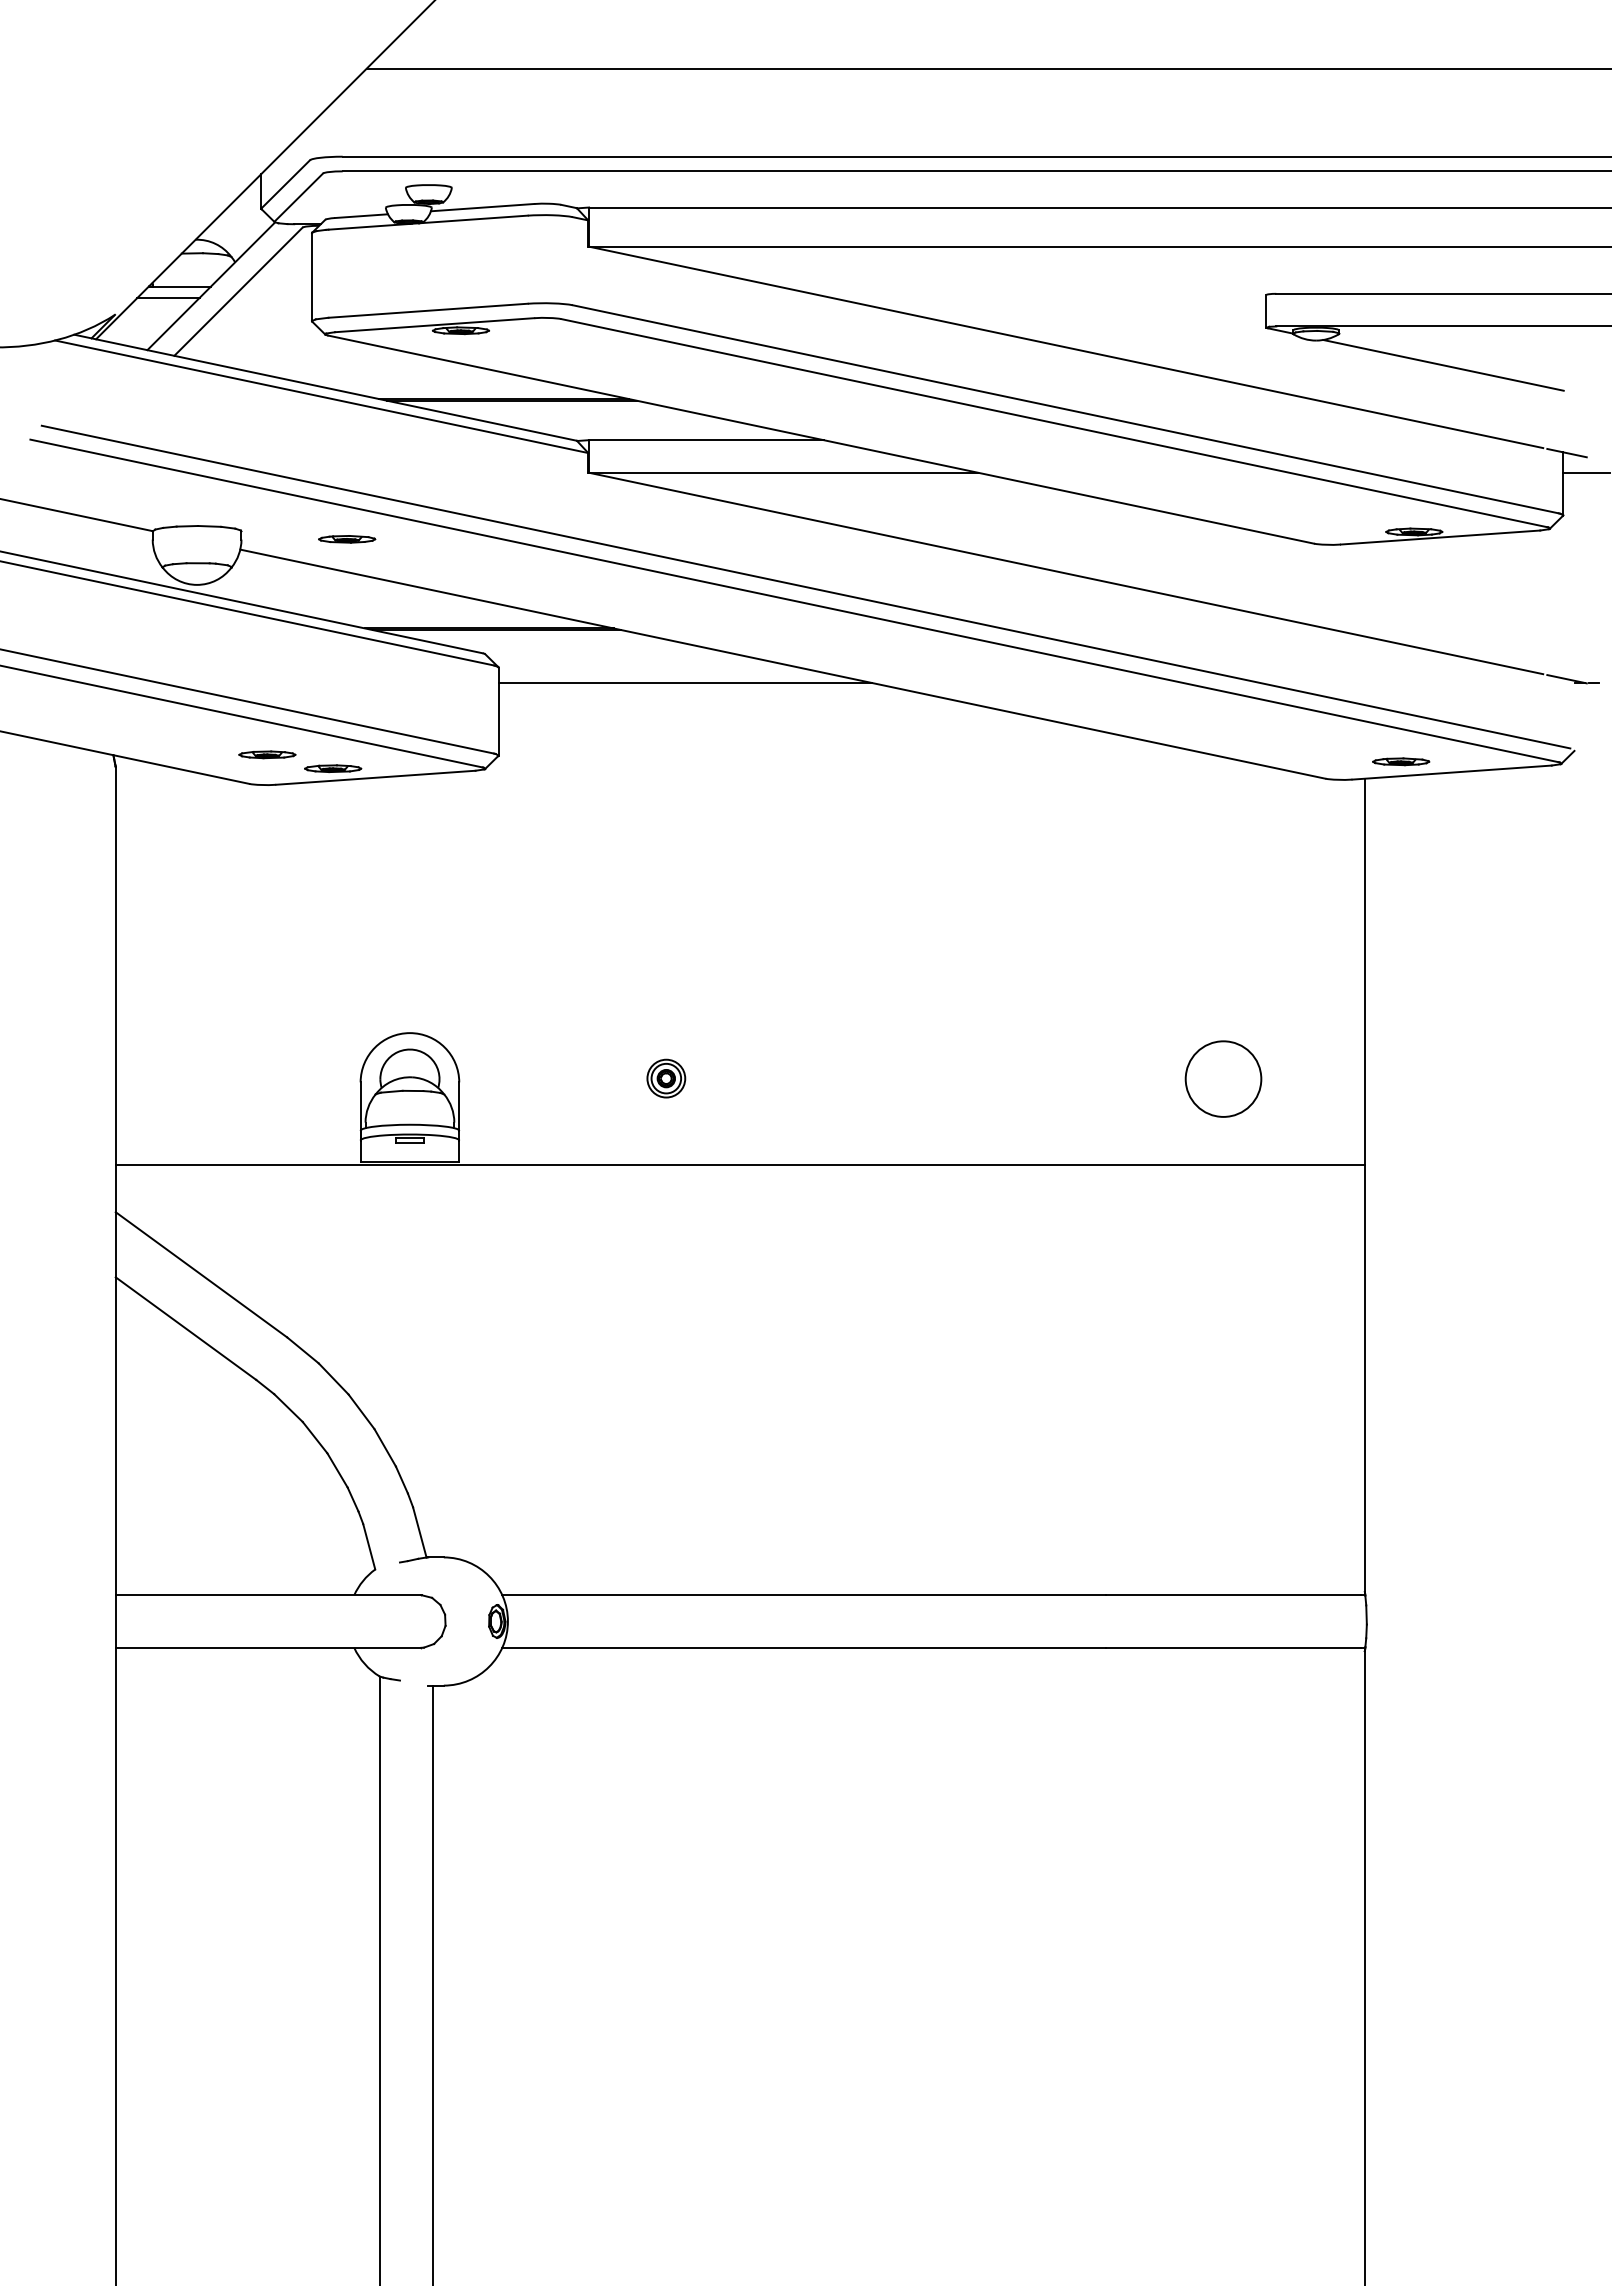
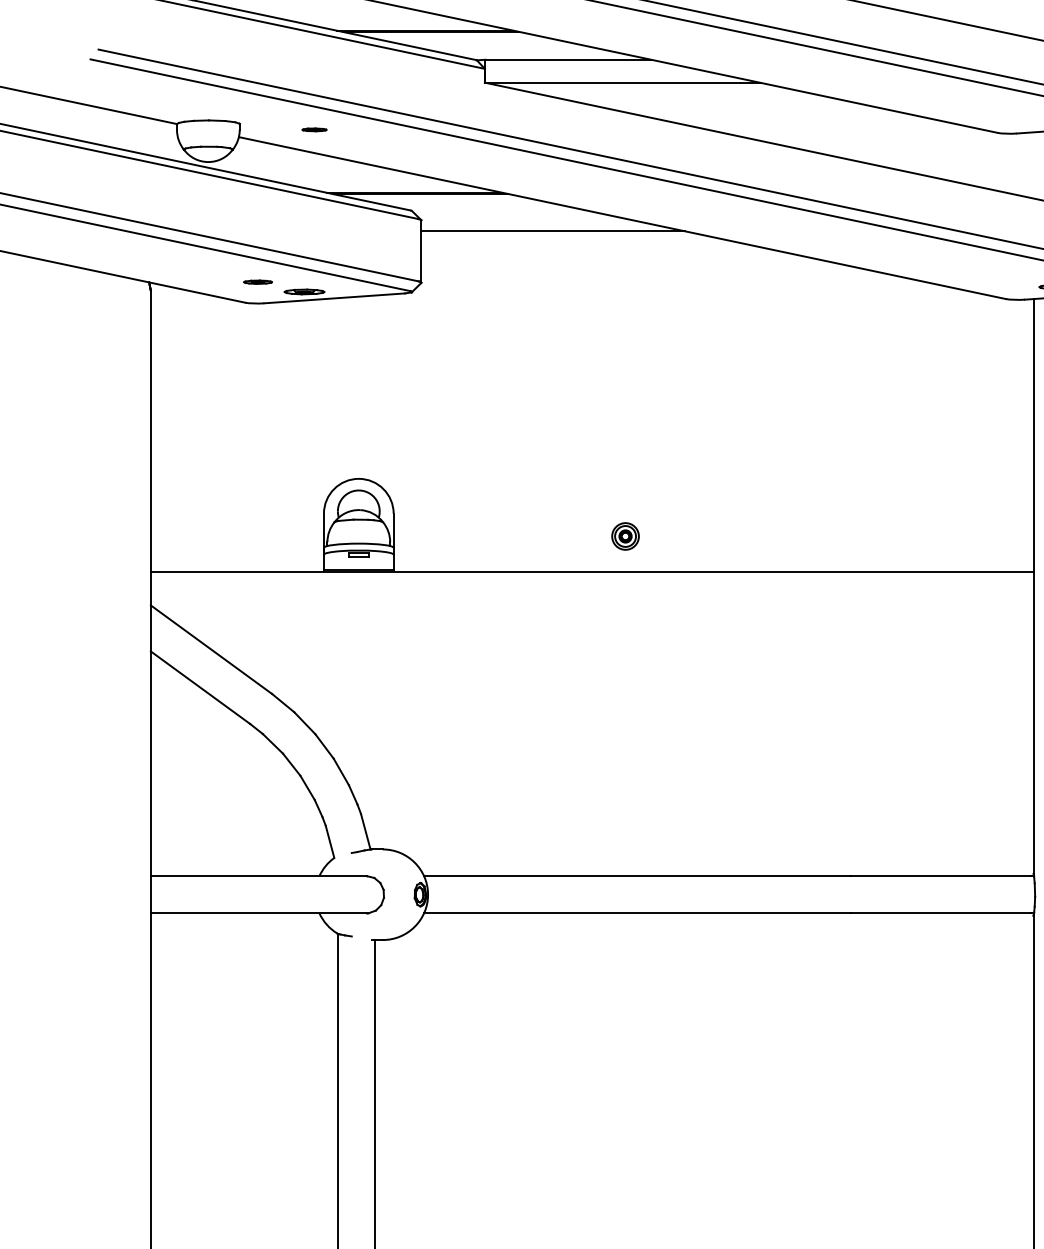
part: (347, 539) -> (314, 129), size x0.6
part: (267, 754) -> (258, 281), size x0.7
part: (666, 1078) -> (625, 536), moved
circle: (1223, 1078) -> (933, 510), removed

